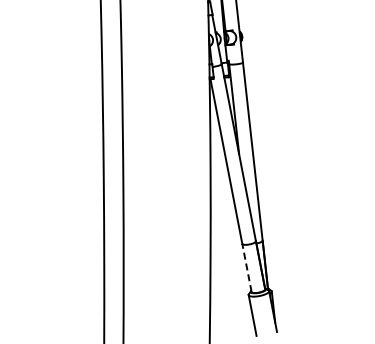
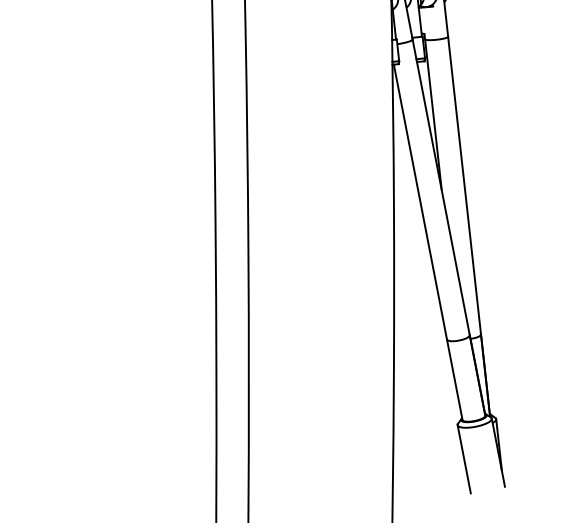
line: (246, 267) -> (453, 379), dashed -> solid

